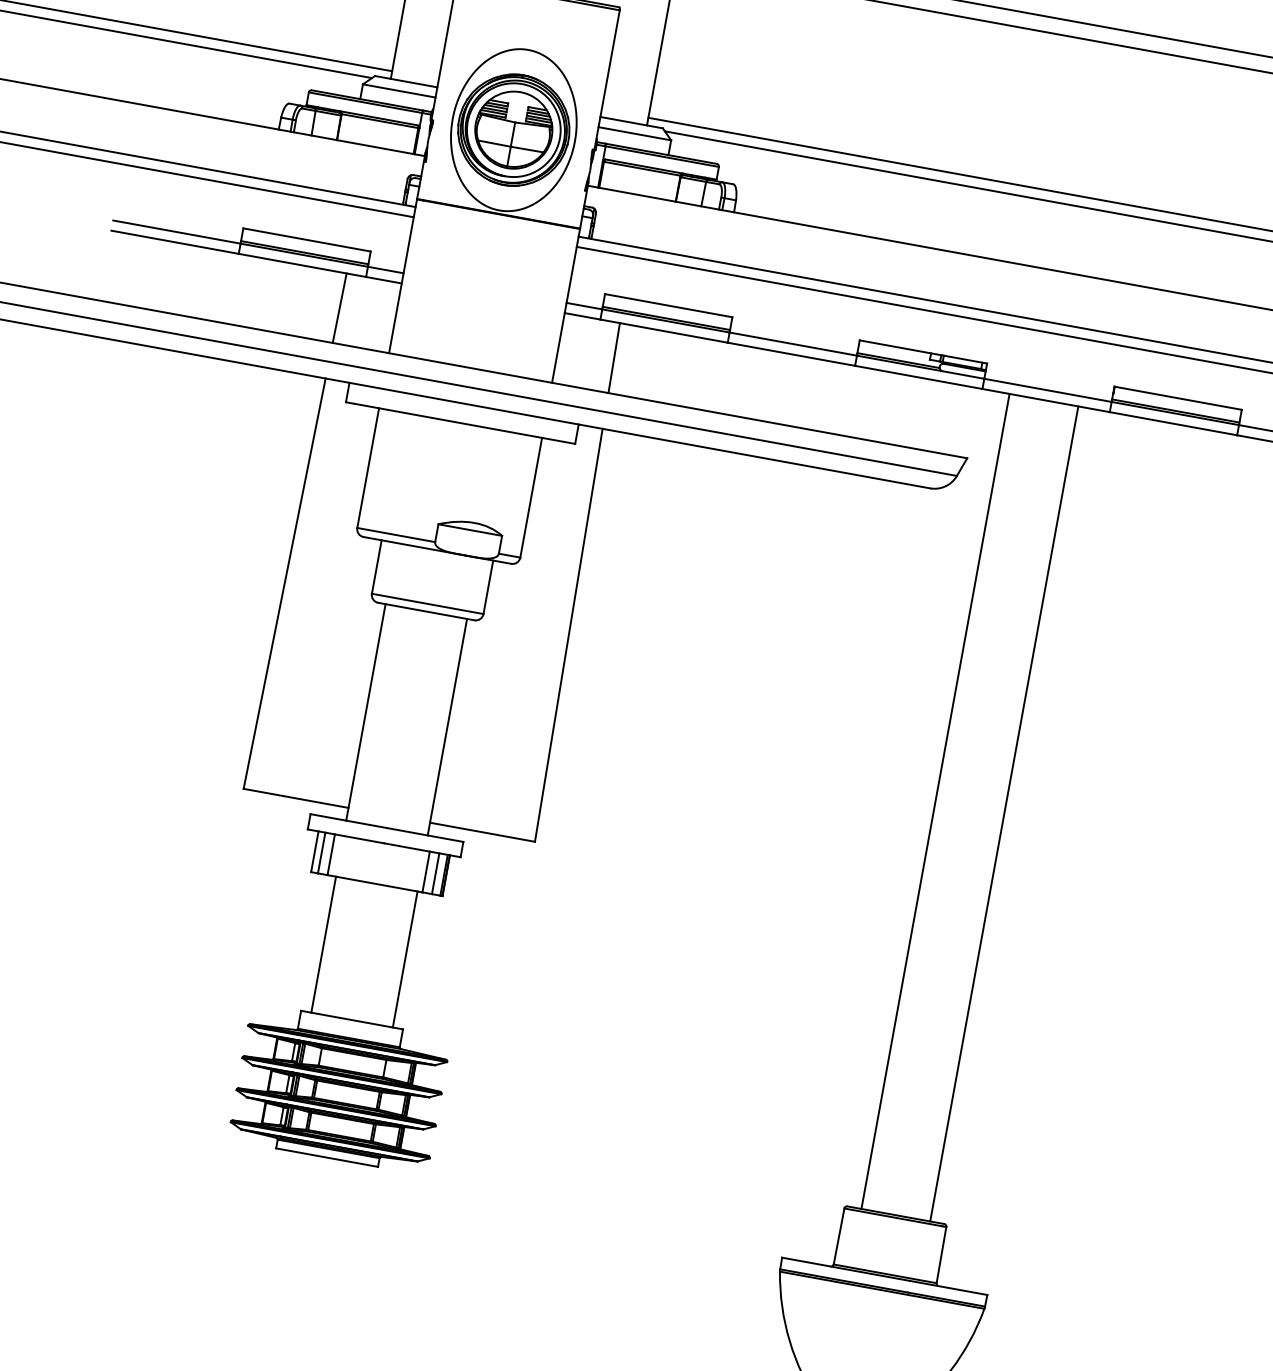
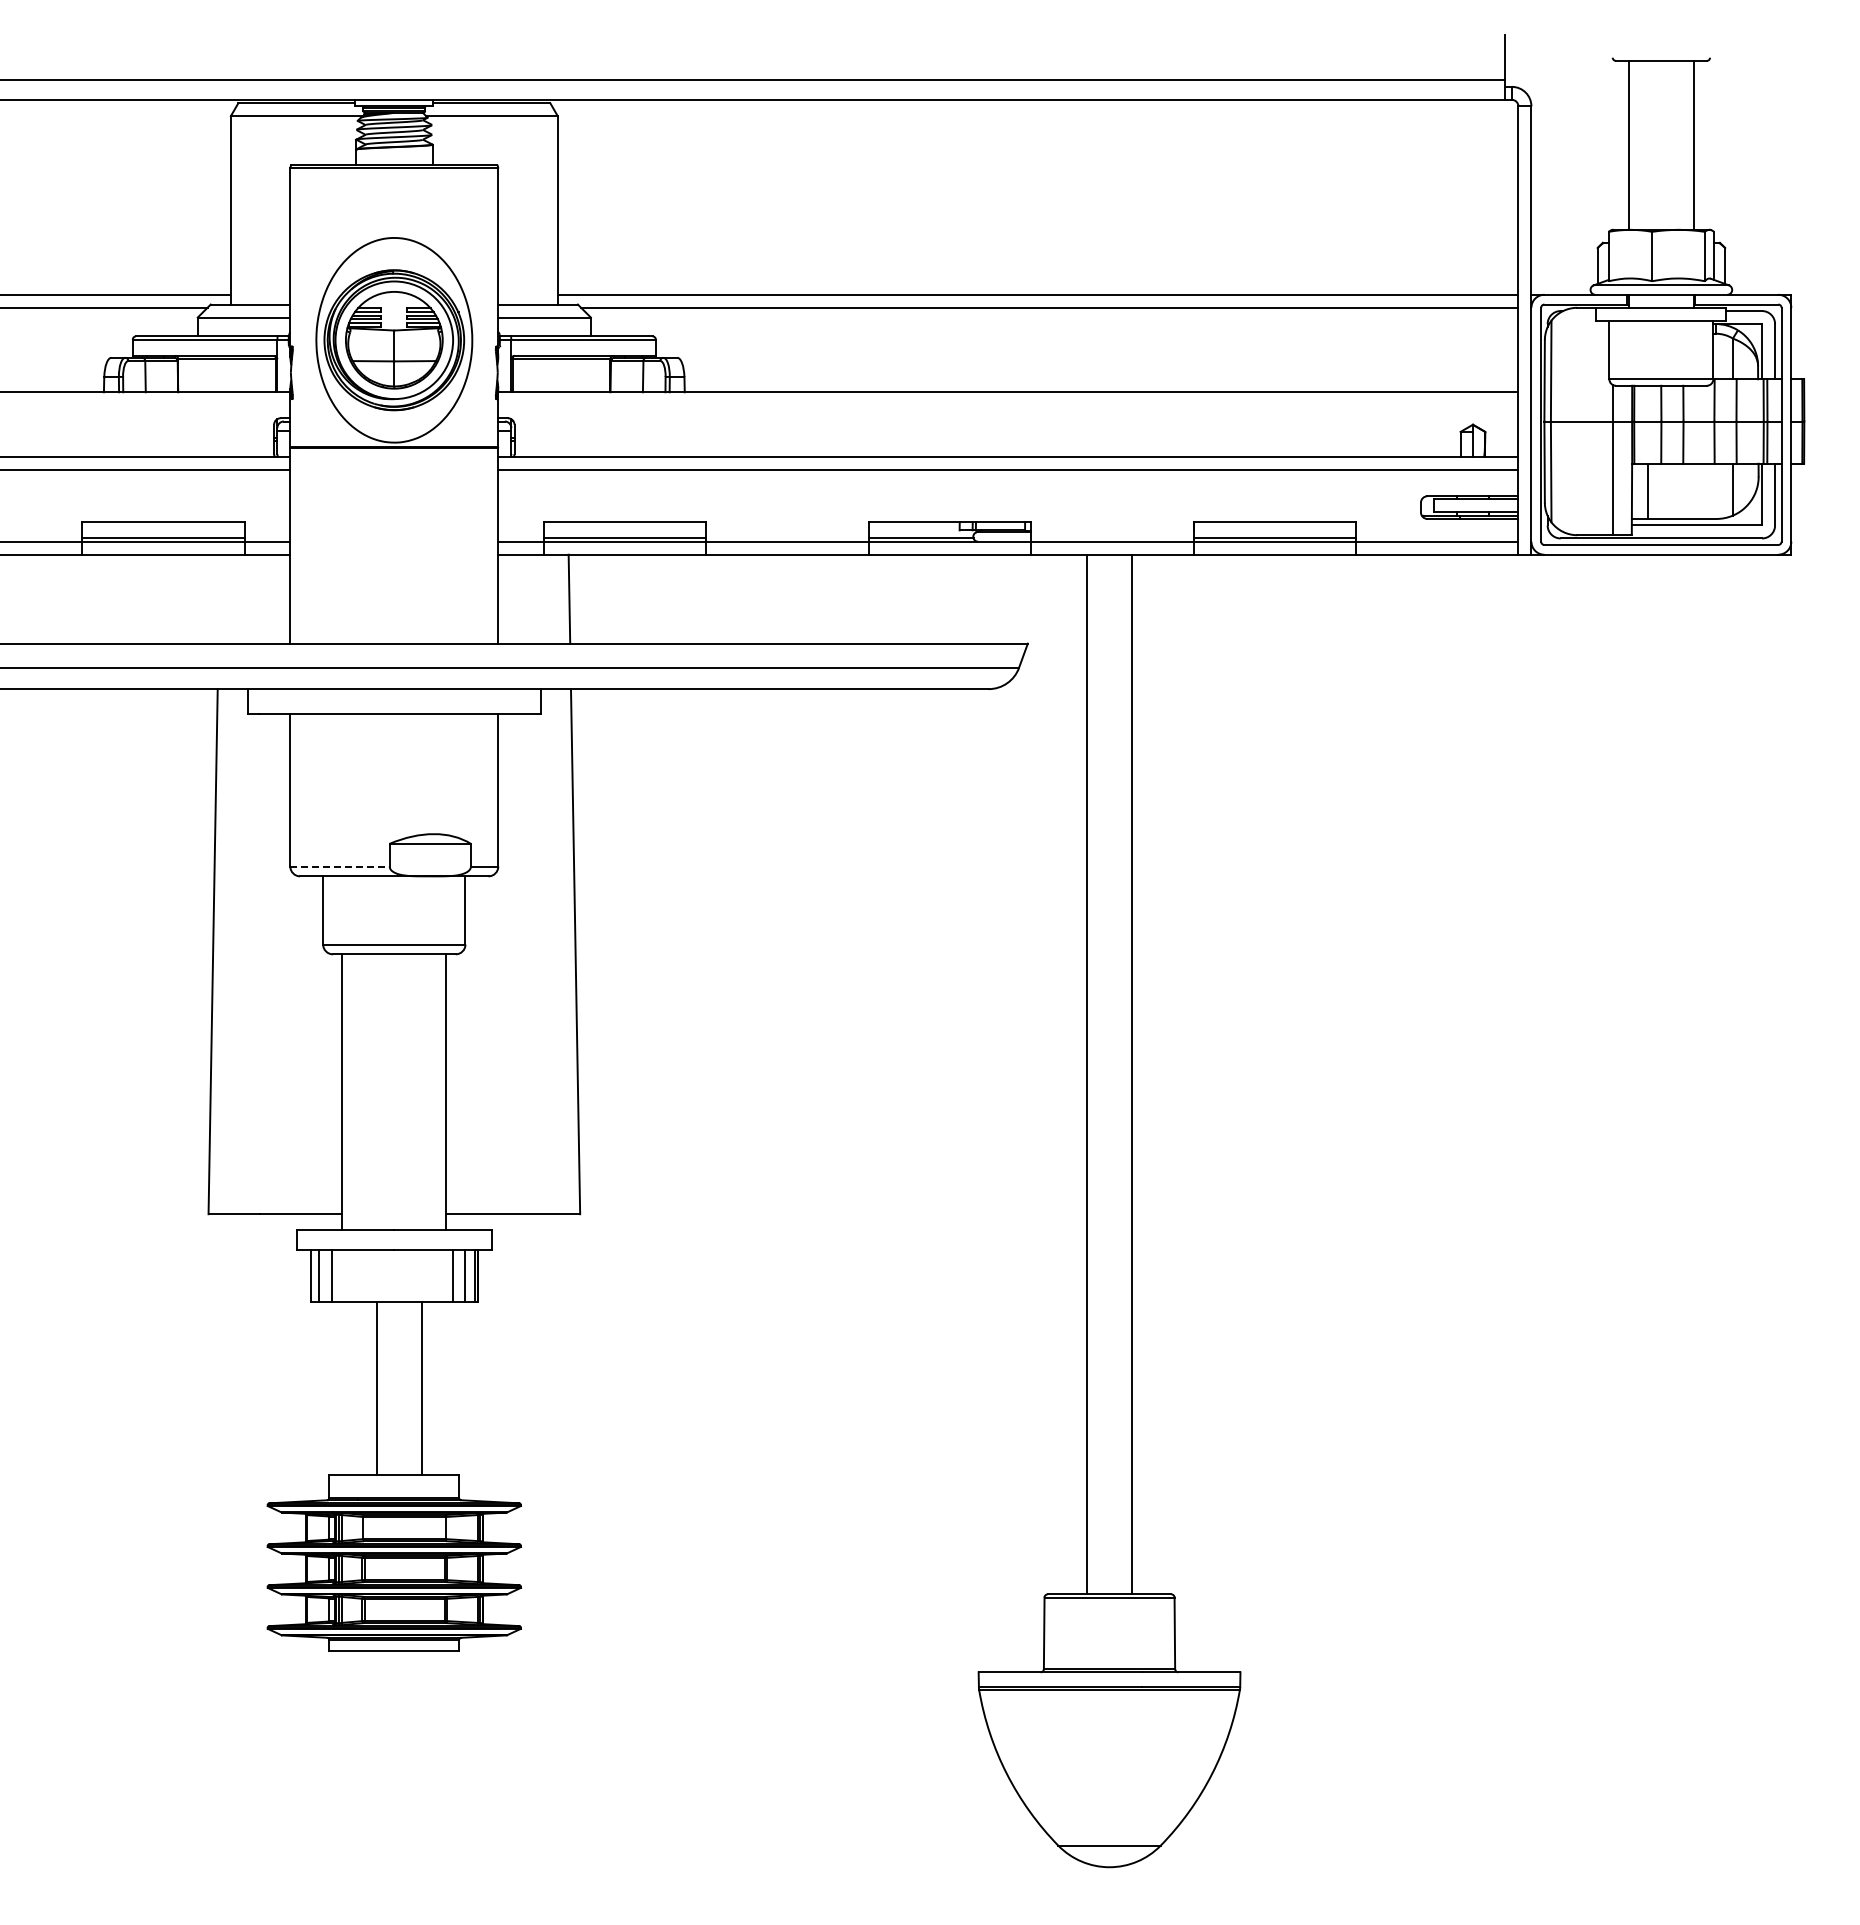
line: (339, 307) -> (219, 598), removed
line: (396, 535) -> (340, 866), solid -> dashed
line: (935, 801) -> (1131, 1074), moved
line: (1004, 813) -> (1087, 1074), moved
line: (323, 944) -> (422, 1388), moved
line: (405, 959) -> (377, 1388), moved

